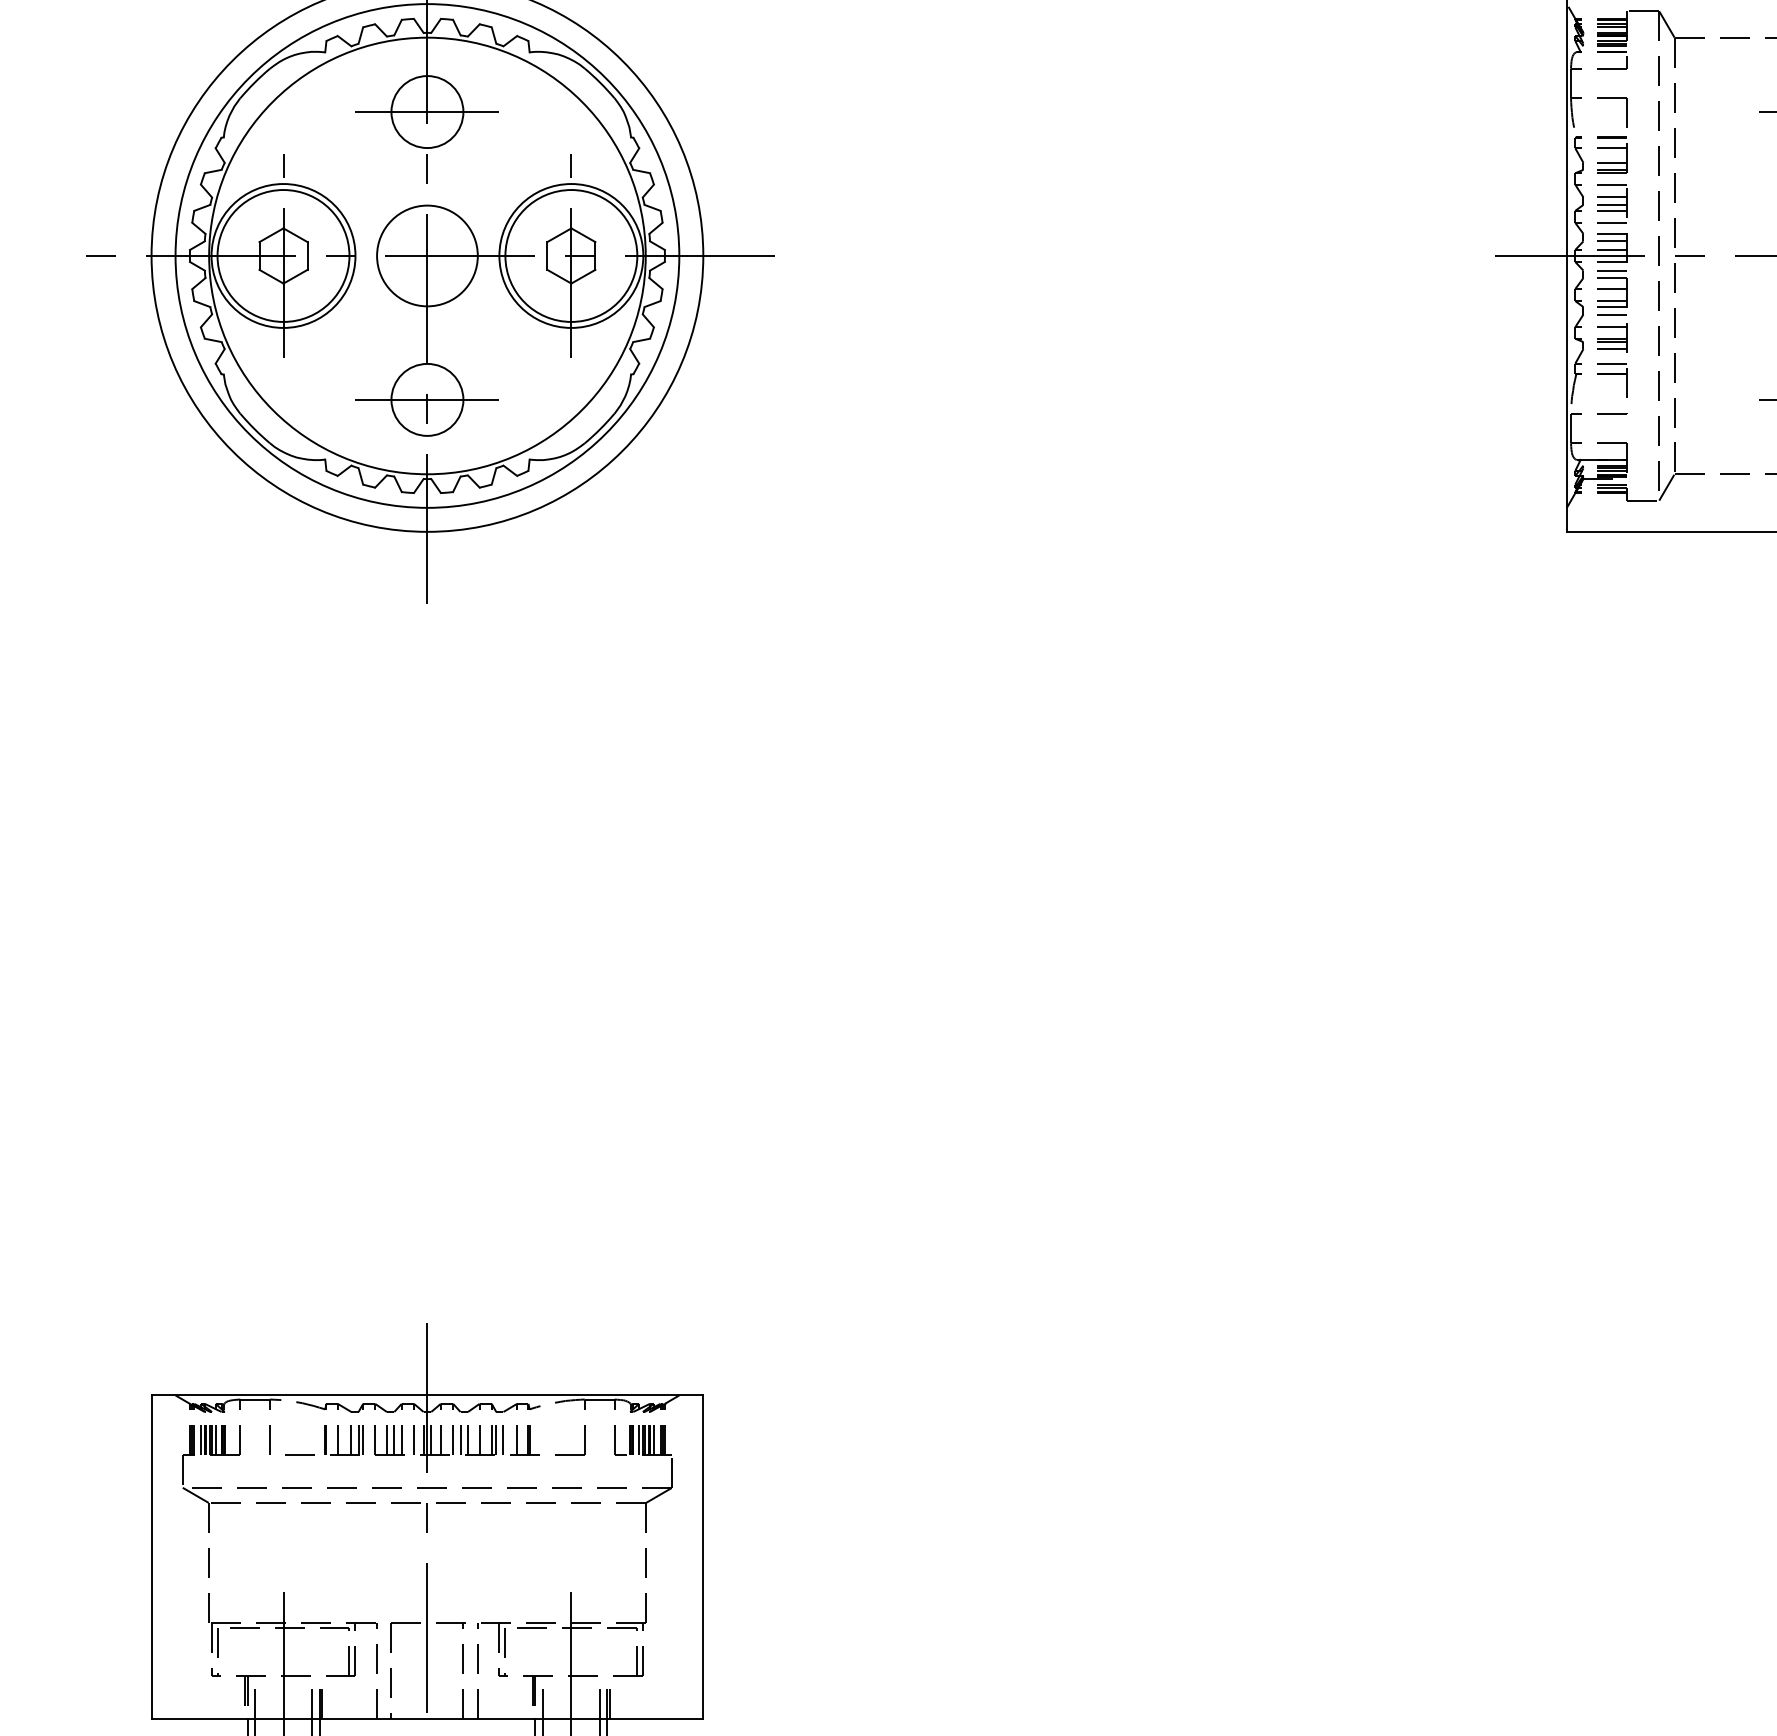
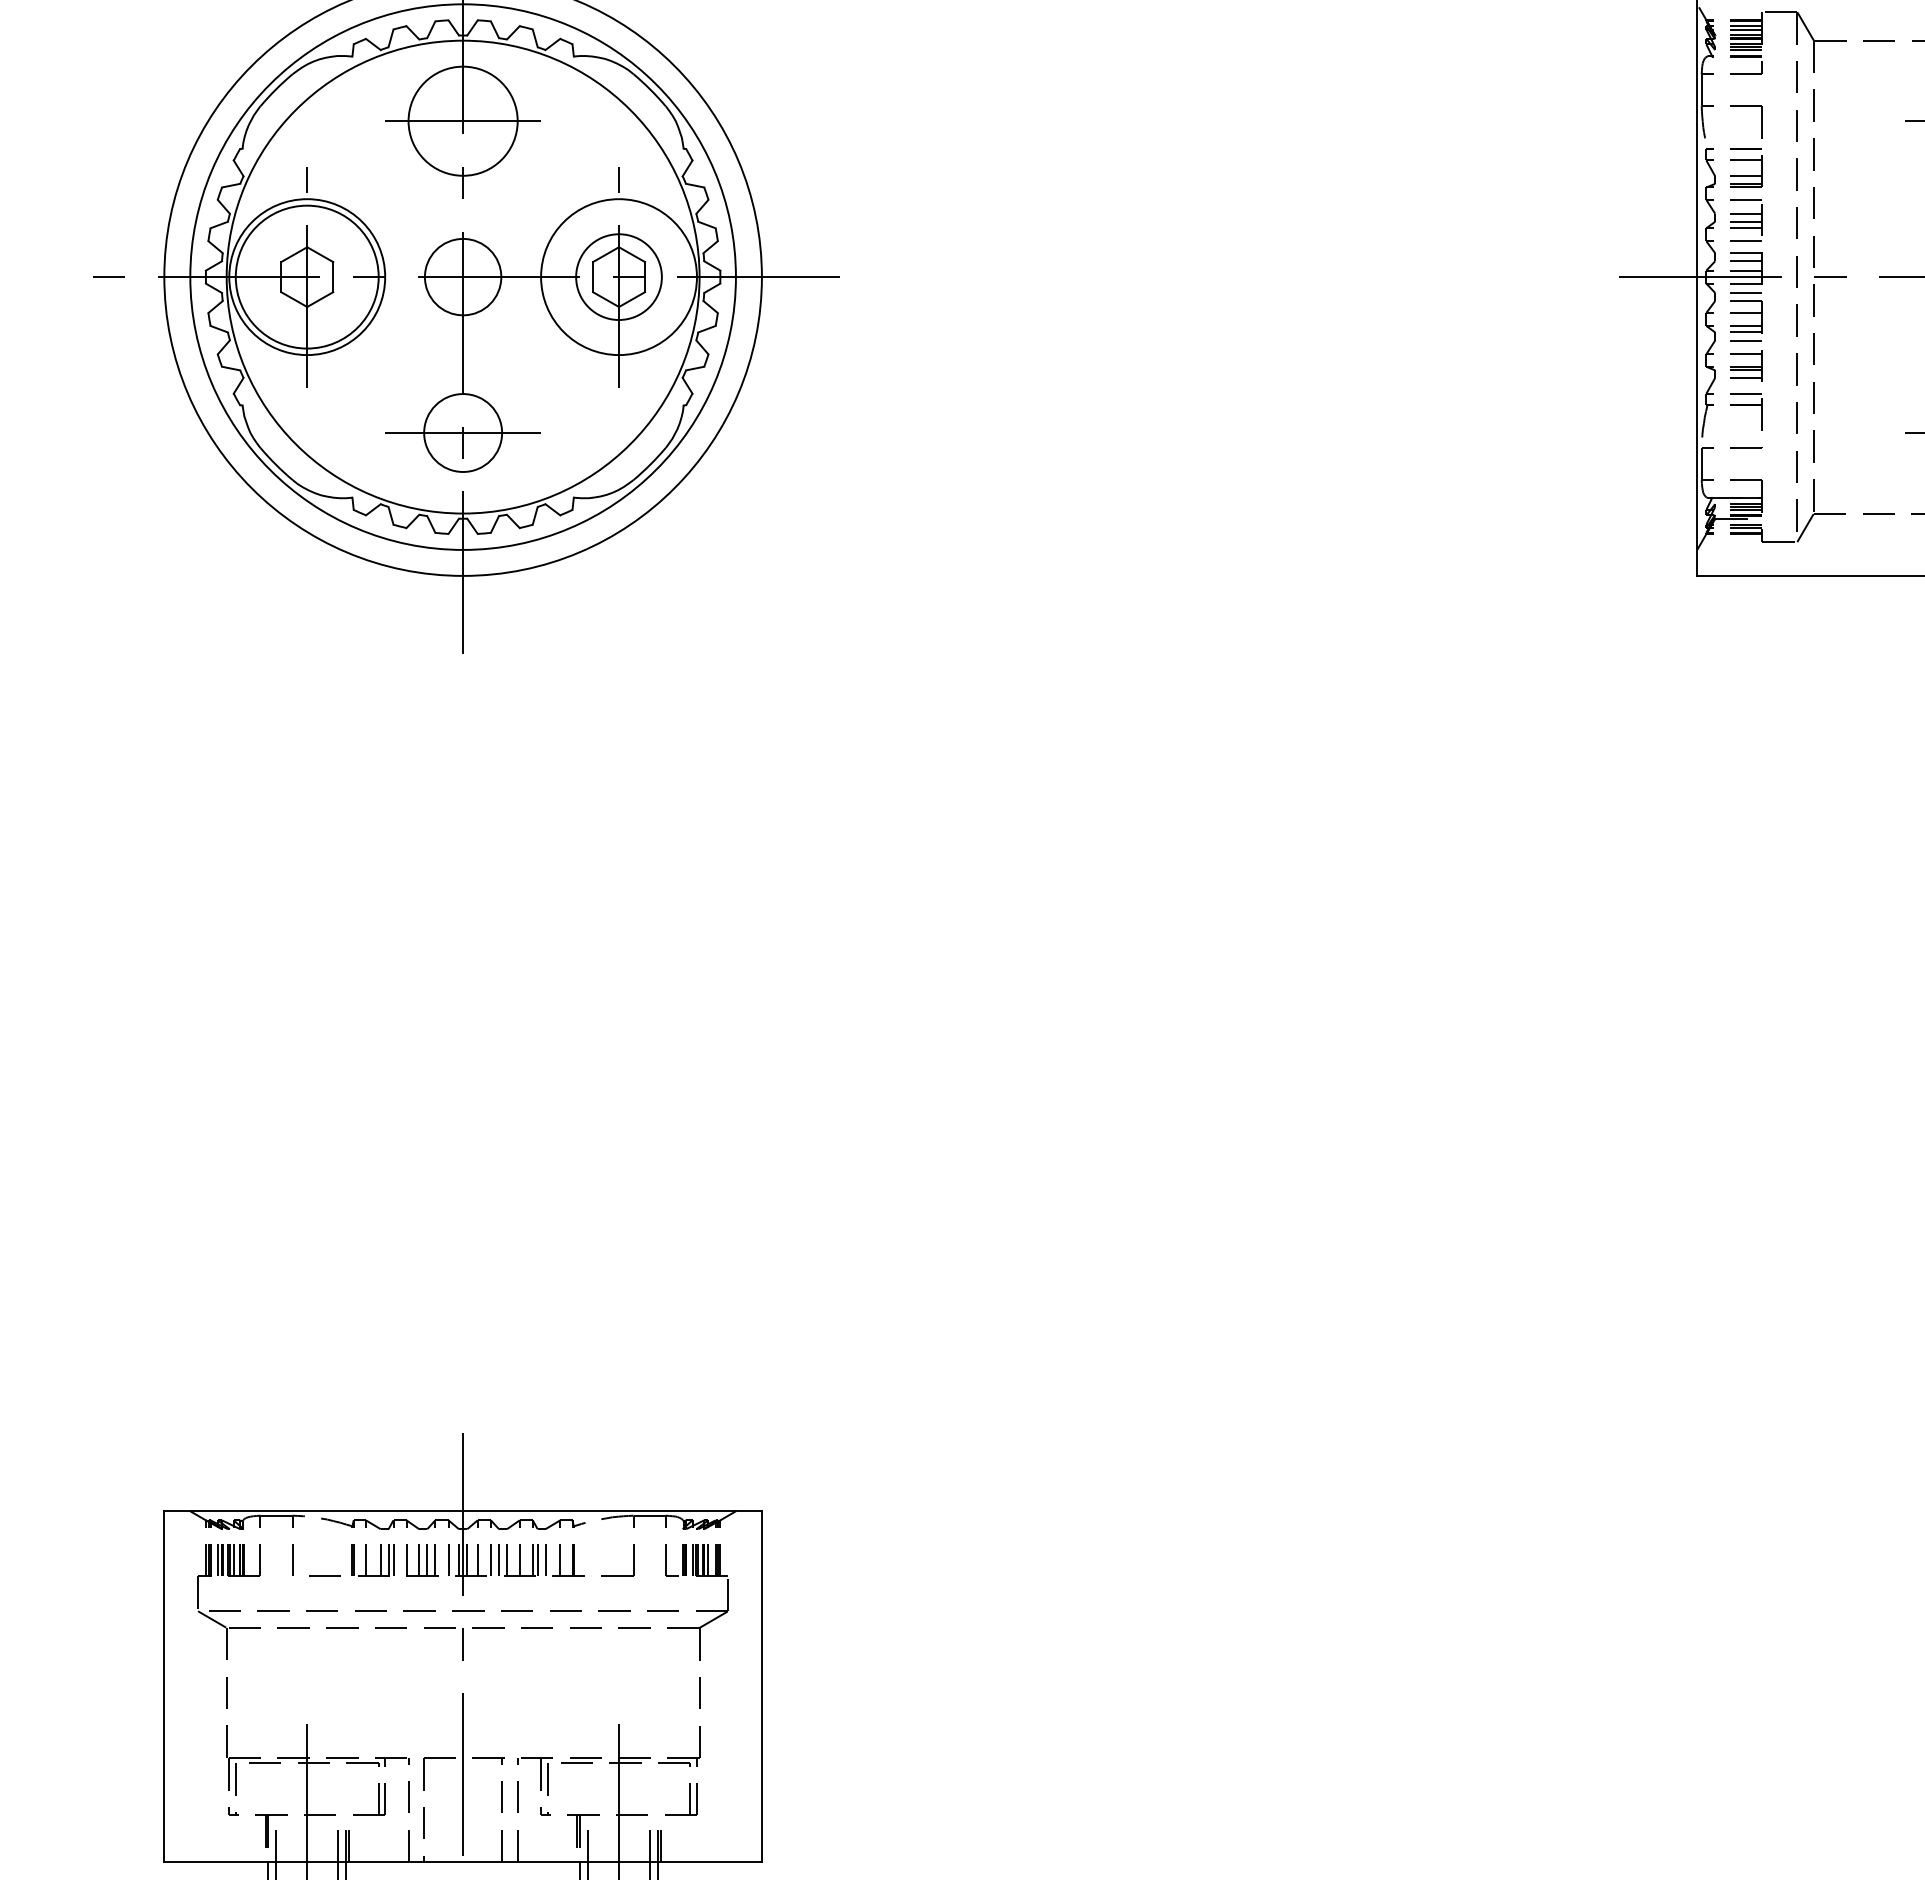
circle: (427, 112) -> (463, 121), size x1.4
circle: (427, 255) -> (463, 276), size x0.7
circle: (571, 255) -> (619, 276), size x0.6

